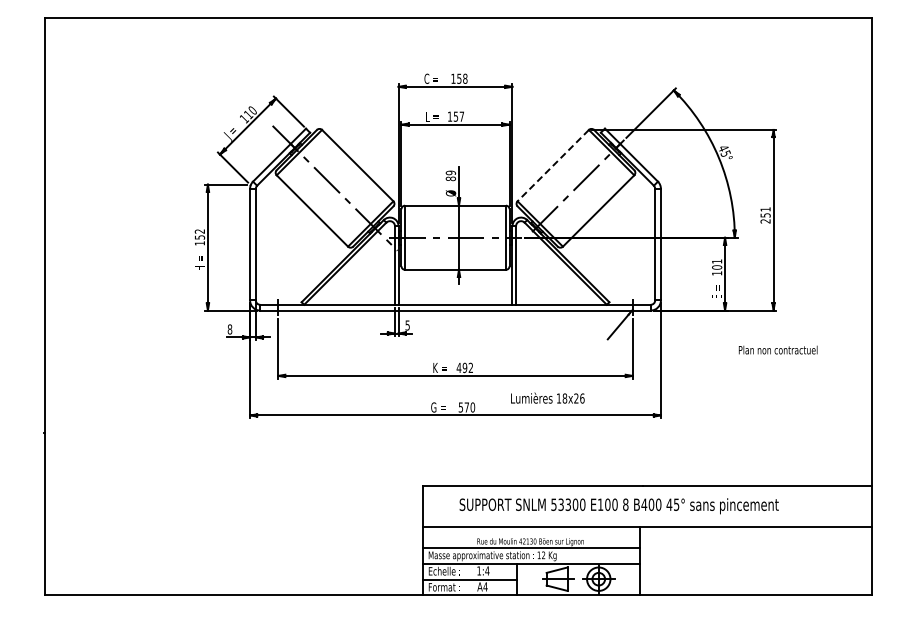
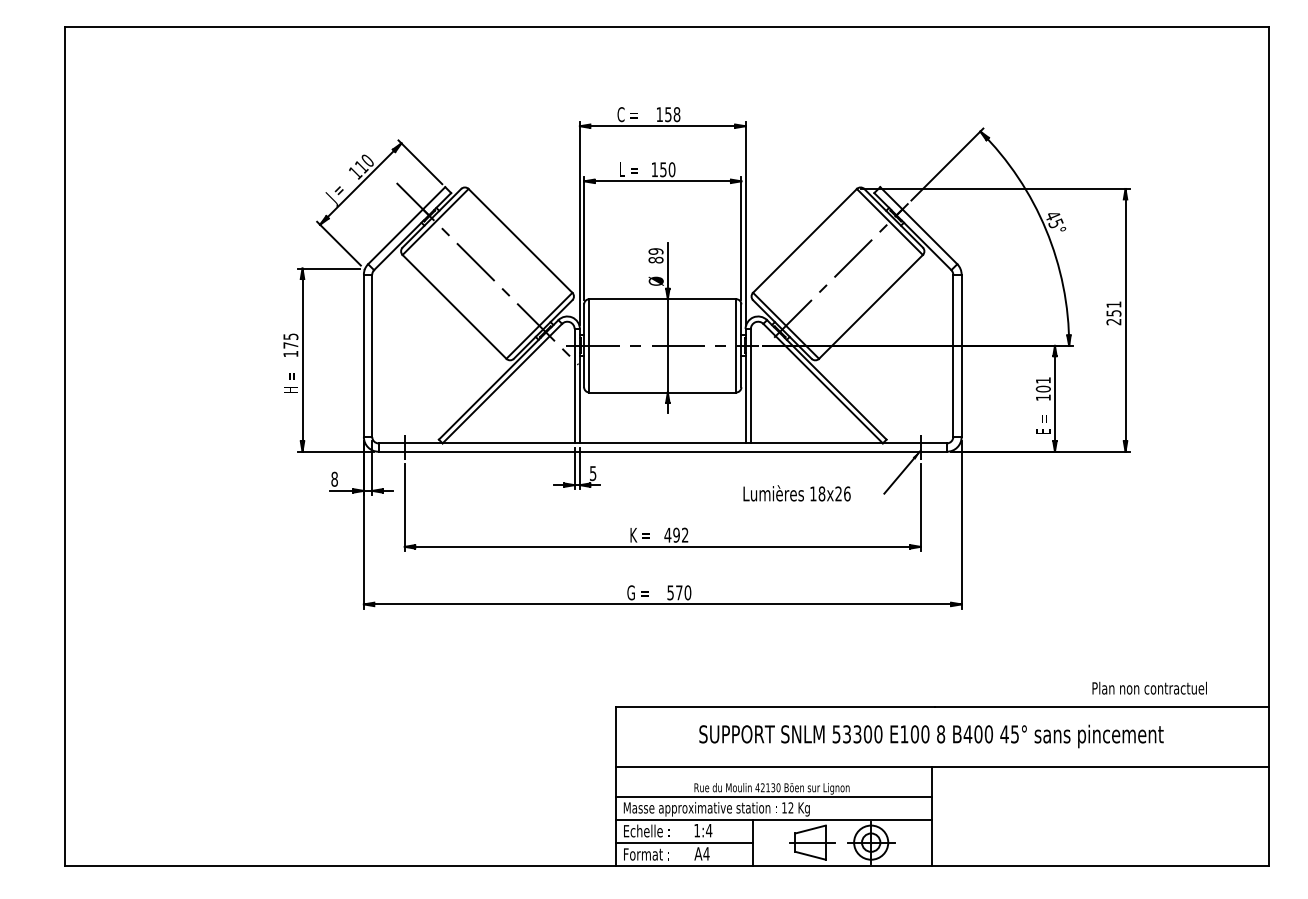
text: (461, 116) -> (671, 169), 157 -> 150
line: (552, 165) -> (803, 240), dashed -> solid
text: (199, 234) -> (290, 341), 152 -> 175
text: (777, 349) -> (1148, 687), moved
text: (547, 397) -> (796, 492), moved
text: (618, 506) -> (930, 736), moved

